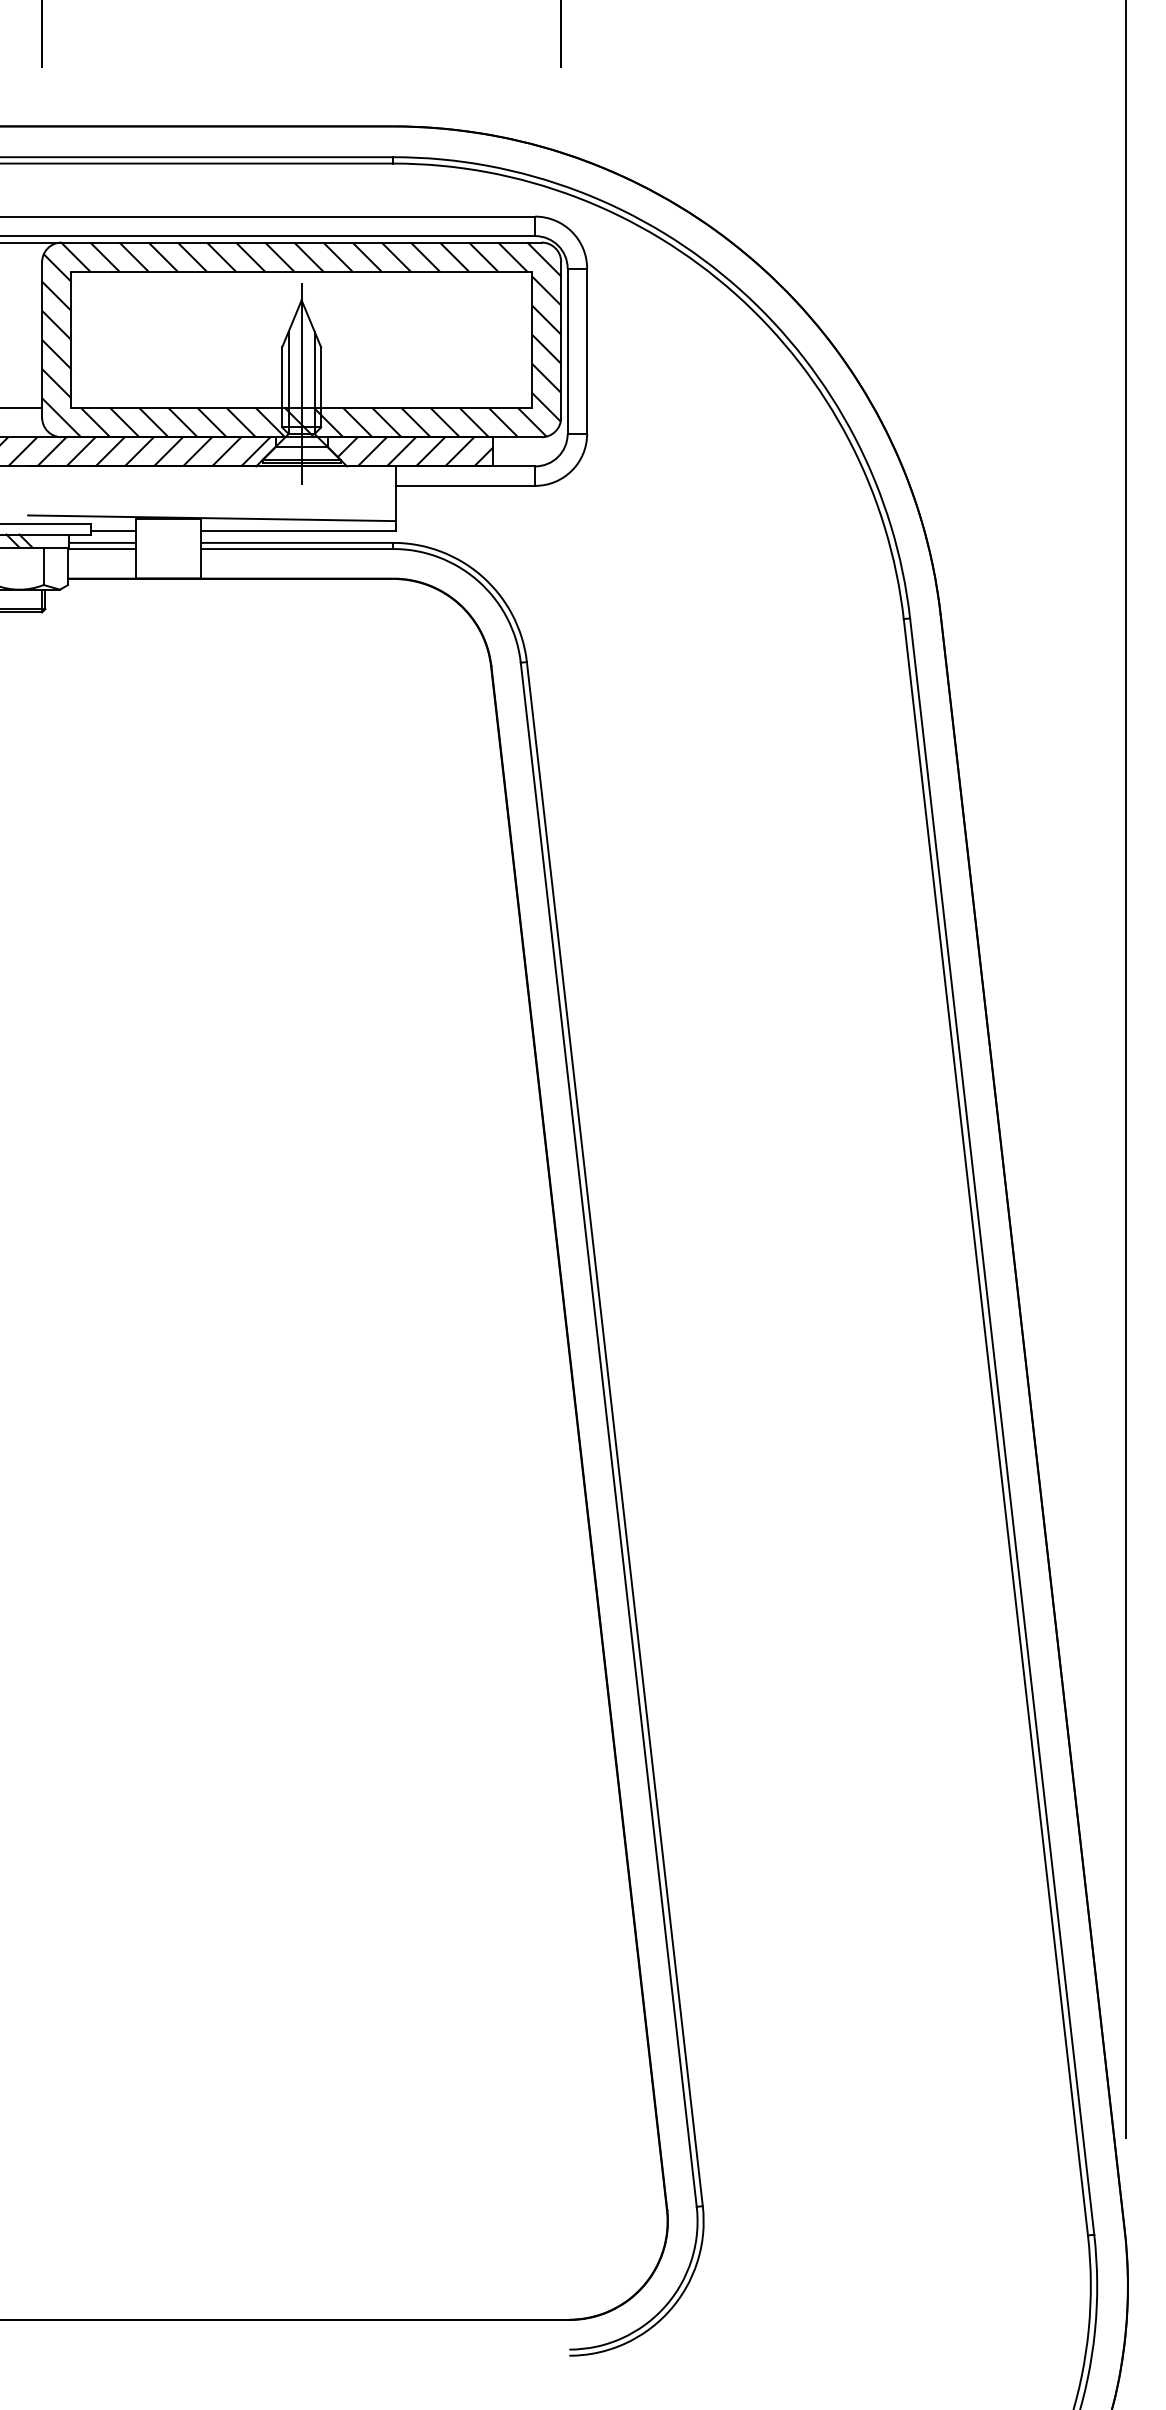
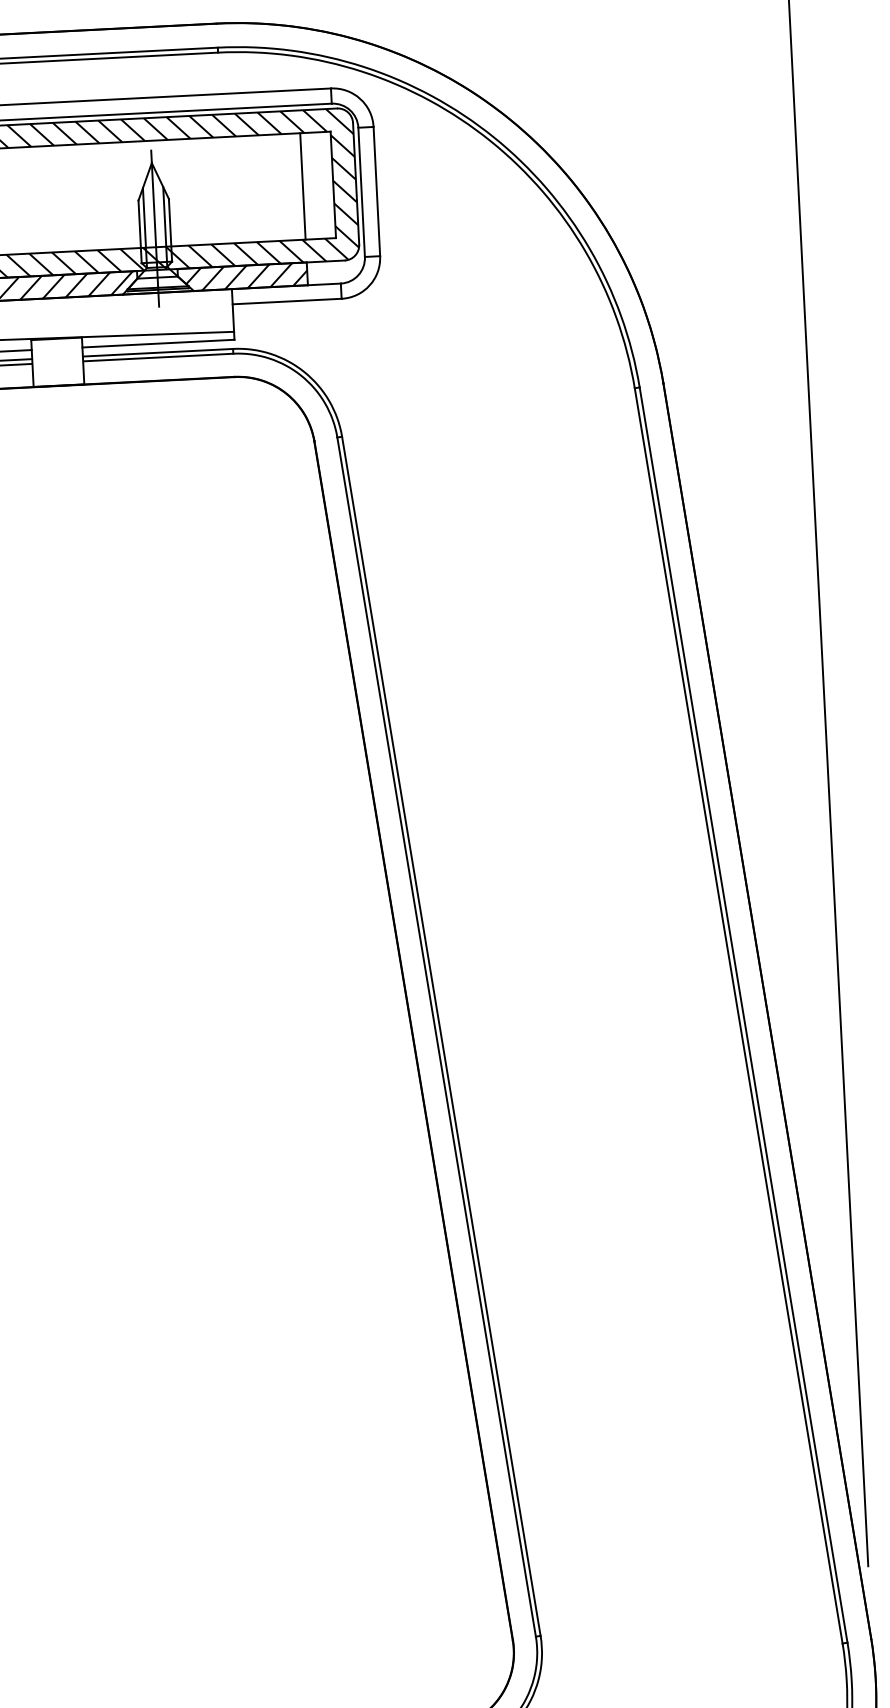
line: (493, 339) -> (303, 186), added

